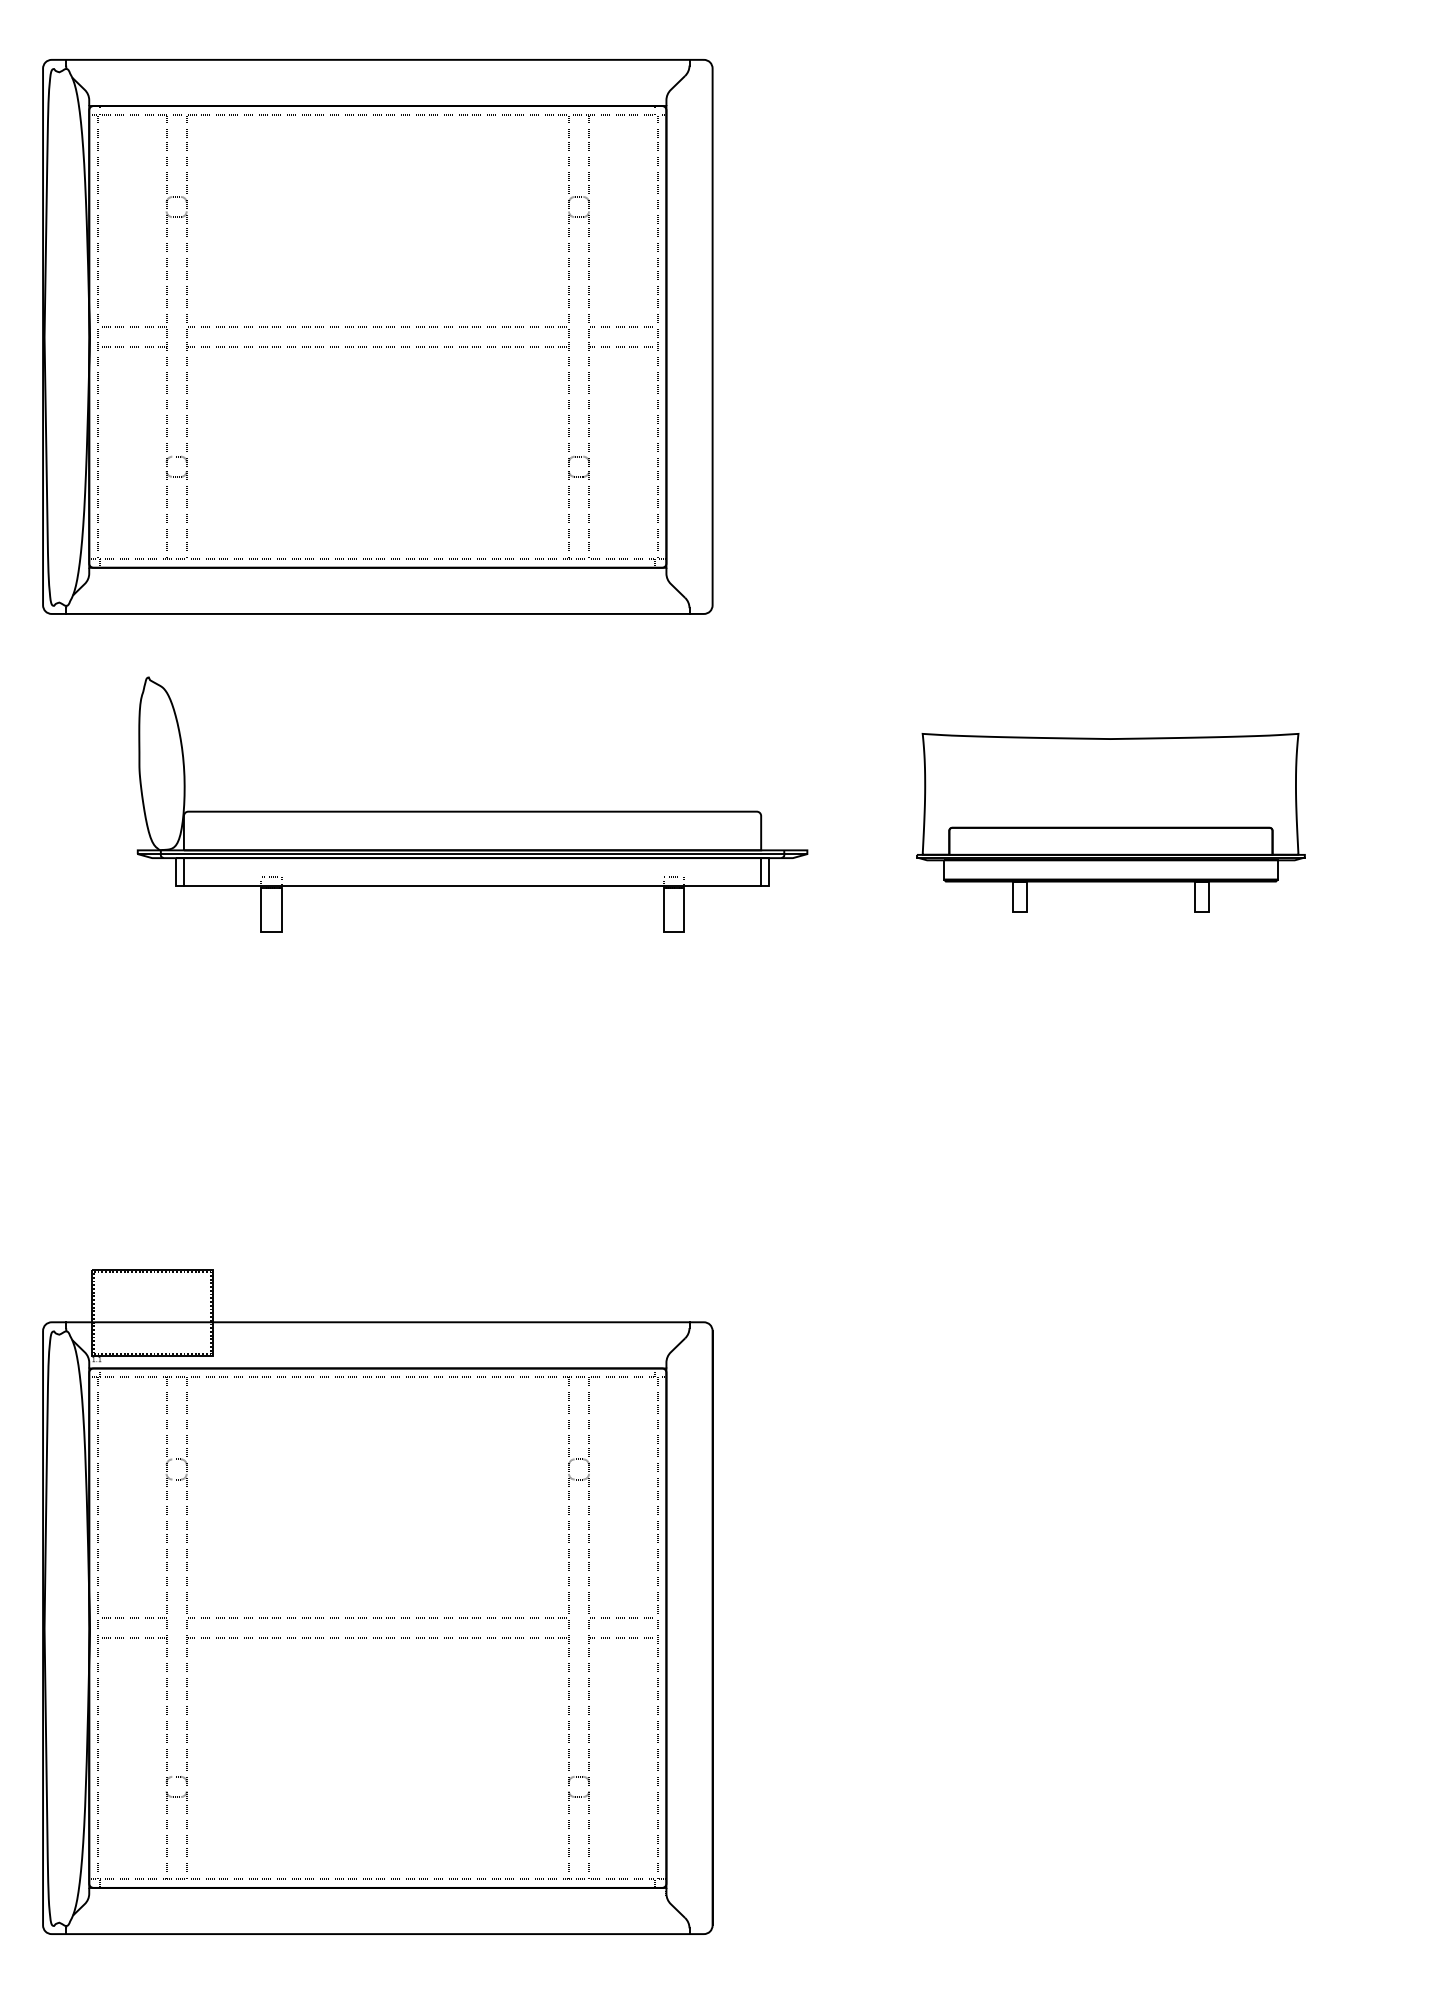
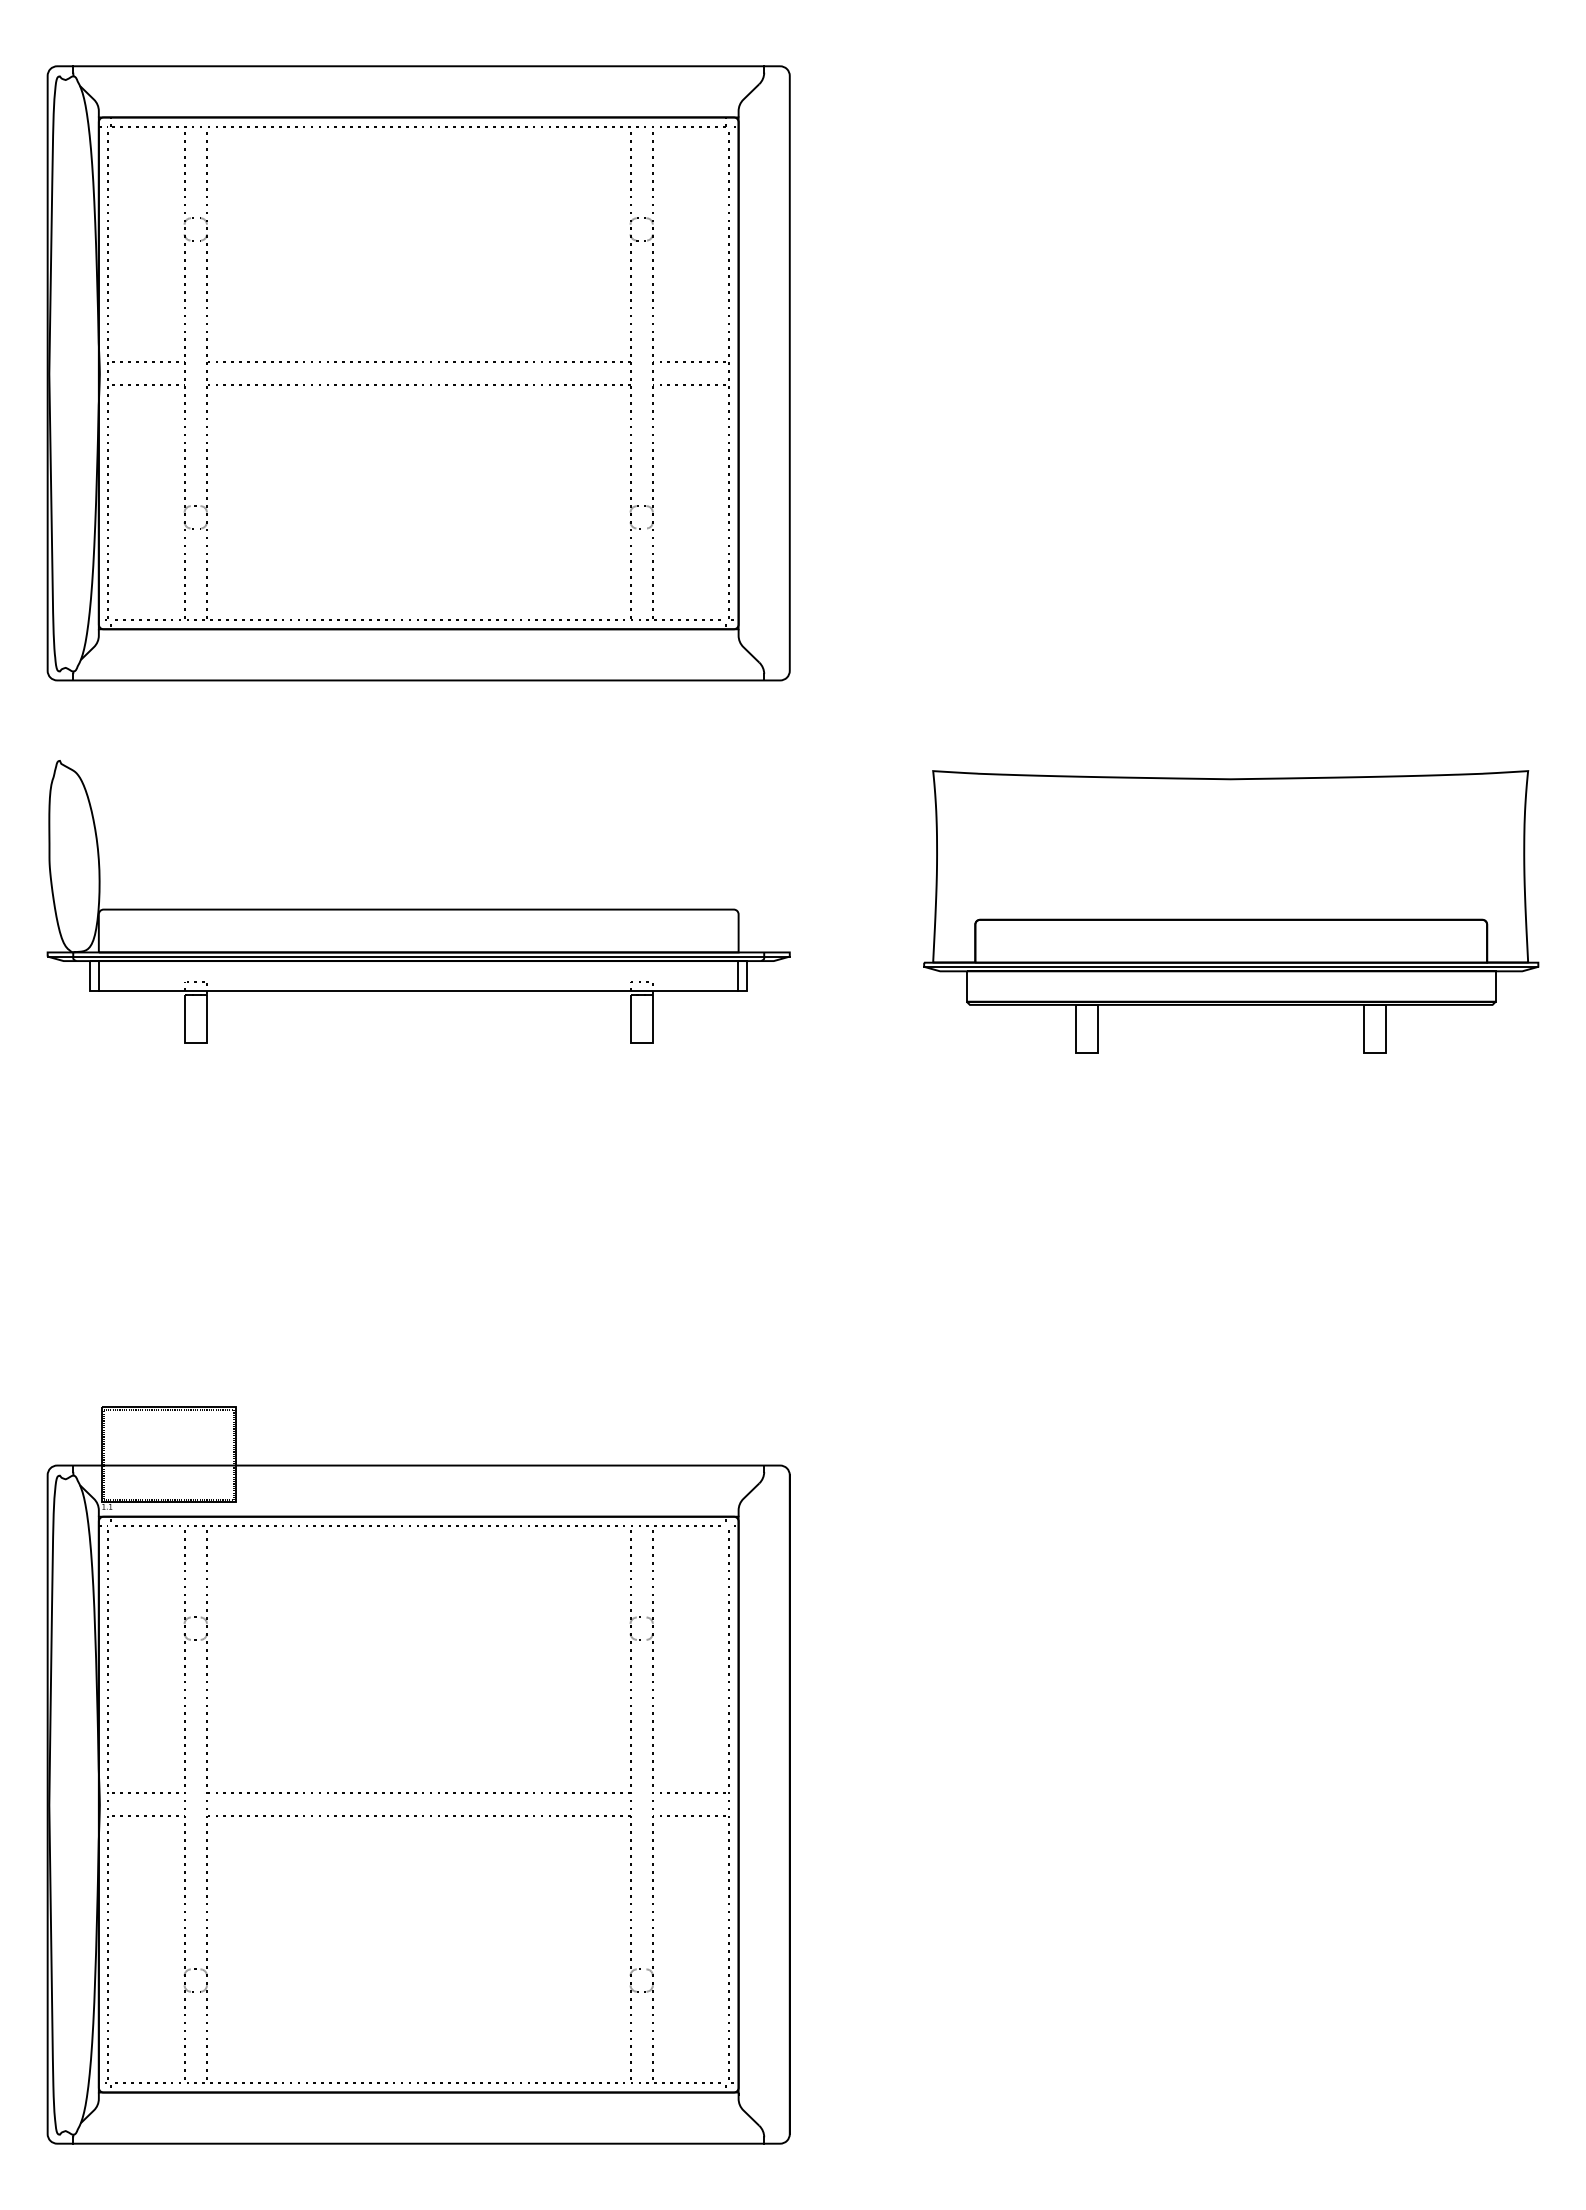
part: (472, 810) -> (418, 908), moved
part: (1111, 822) -> (1231, 911), size x1.43

